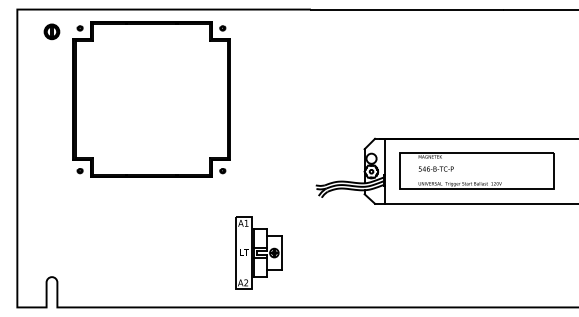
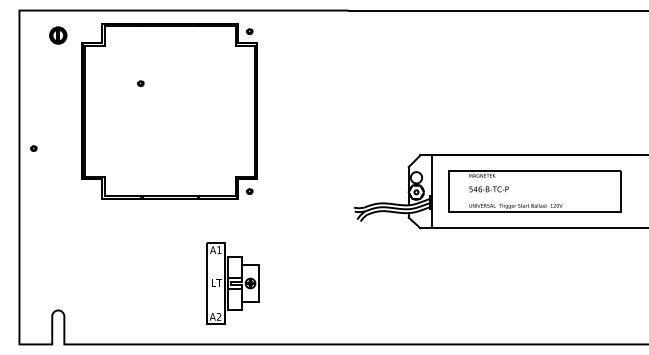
part: (79, 28) -> (140, 83), moved
part: (79, 170) -> (33, 148), moved
part: (258, 253) -> (232, 283), moved

